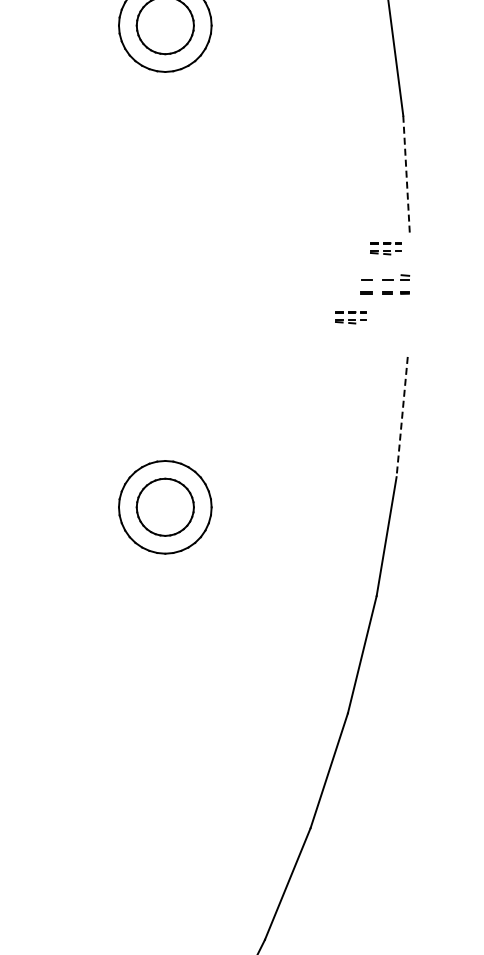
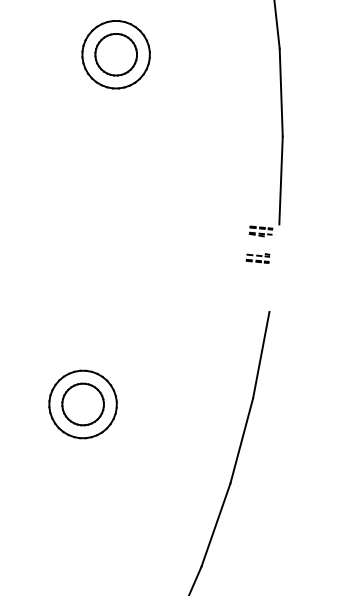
line: (406, 176) -> (280, 180), dashed -> solid
part: (384, 283) -> (257, 257), size x0.62
part: (350, 317) -> (230, 279), removed
line: (402, 417) -> (261, 355), dashed -> solid

